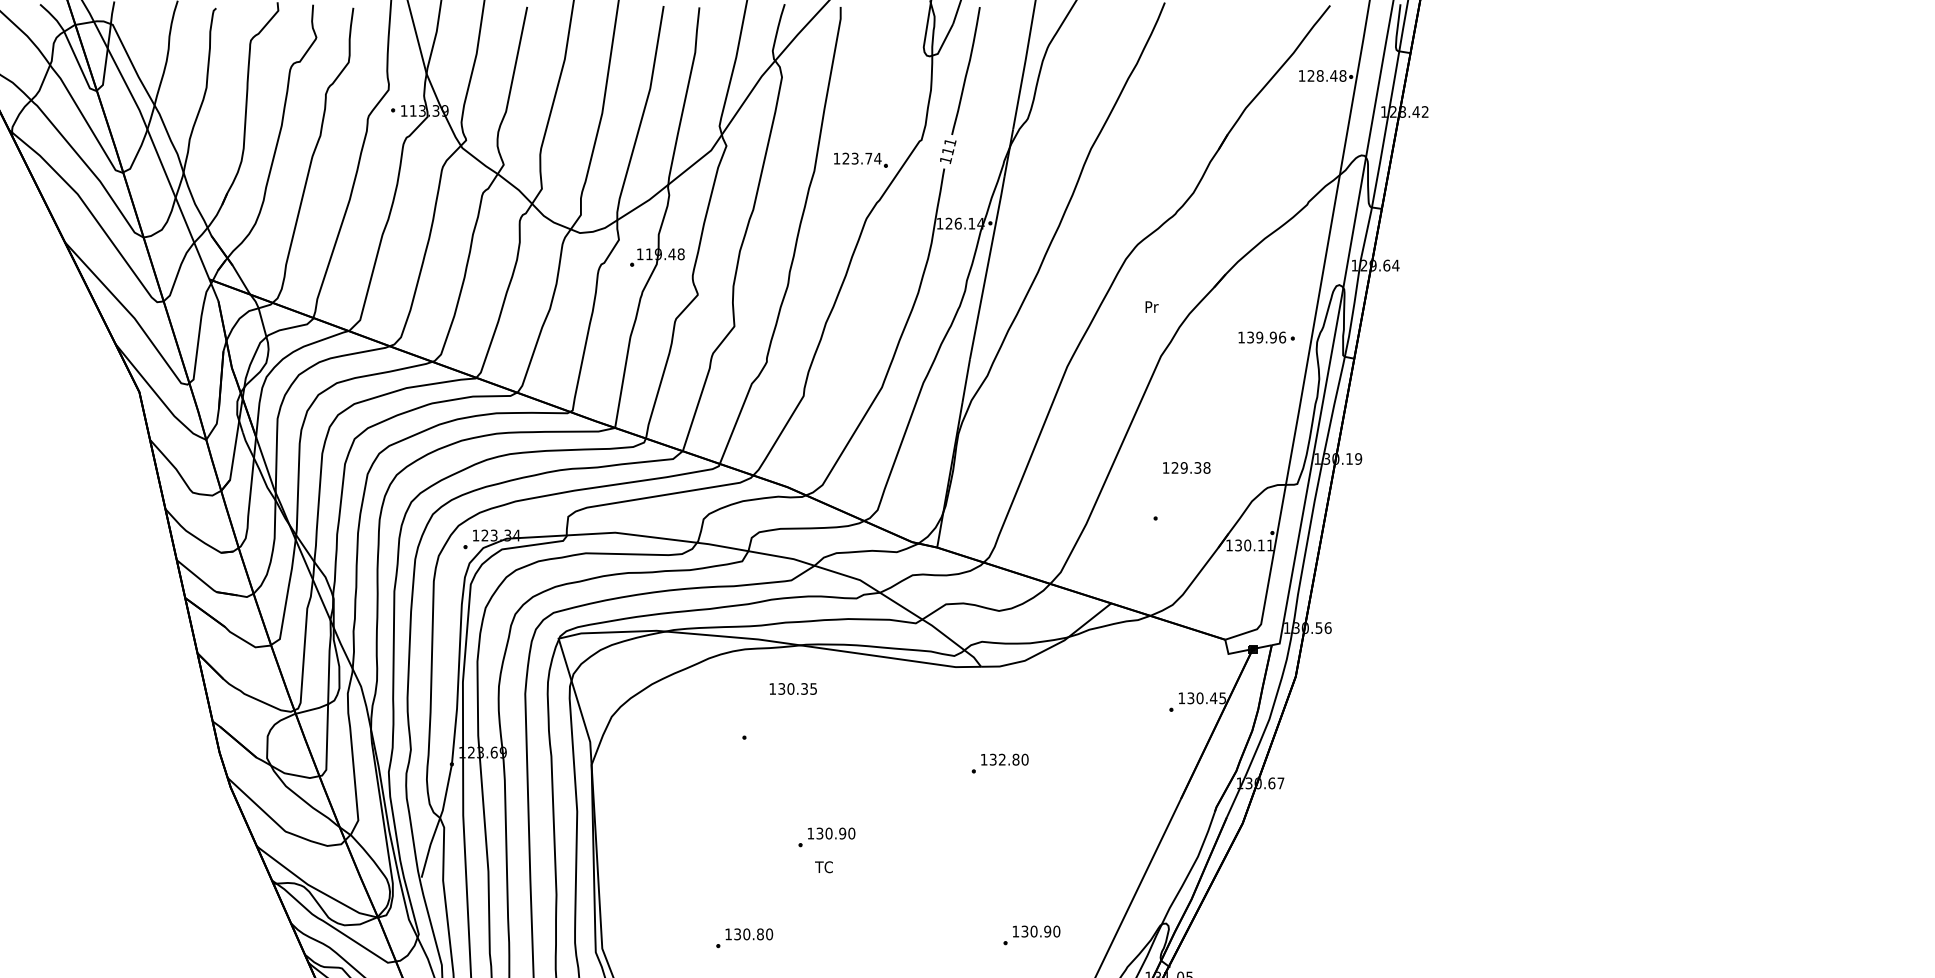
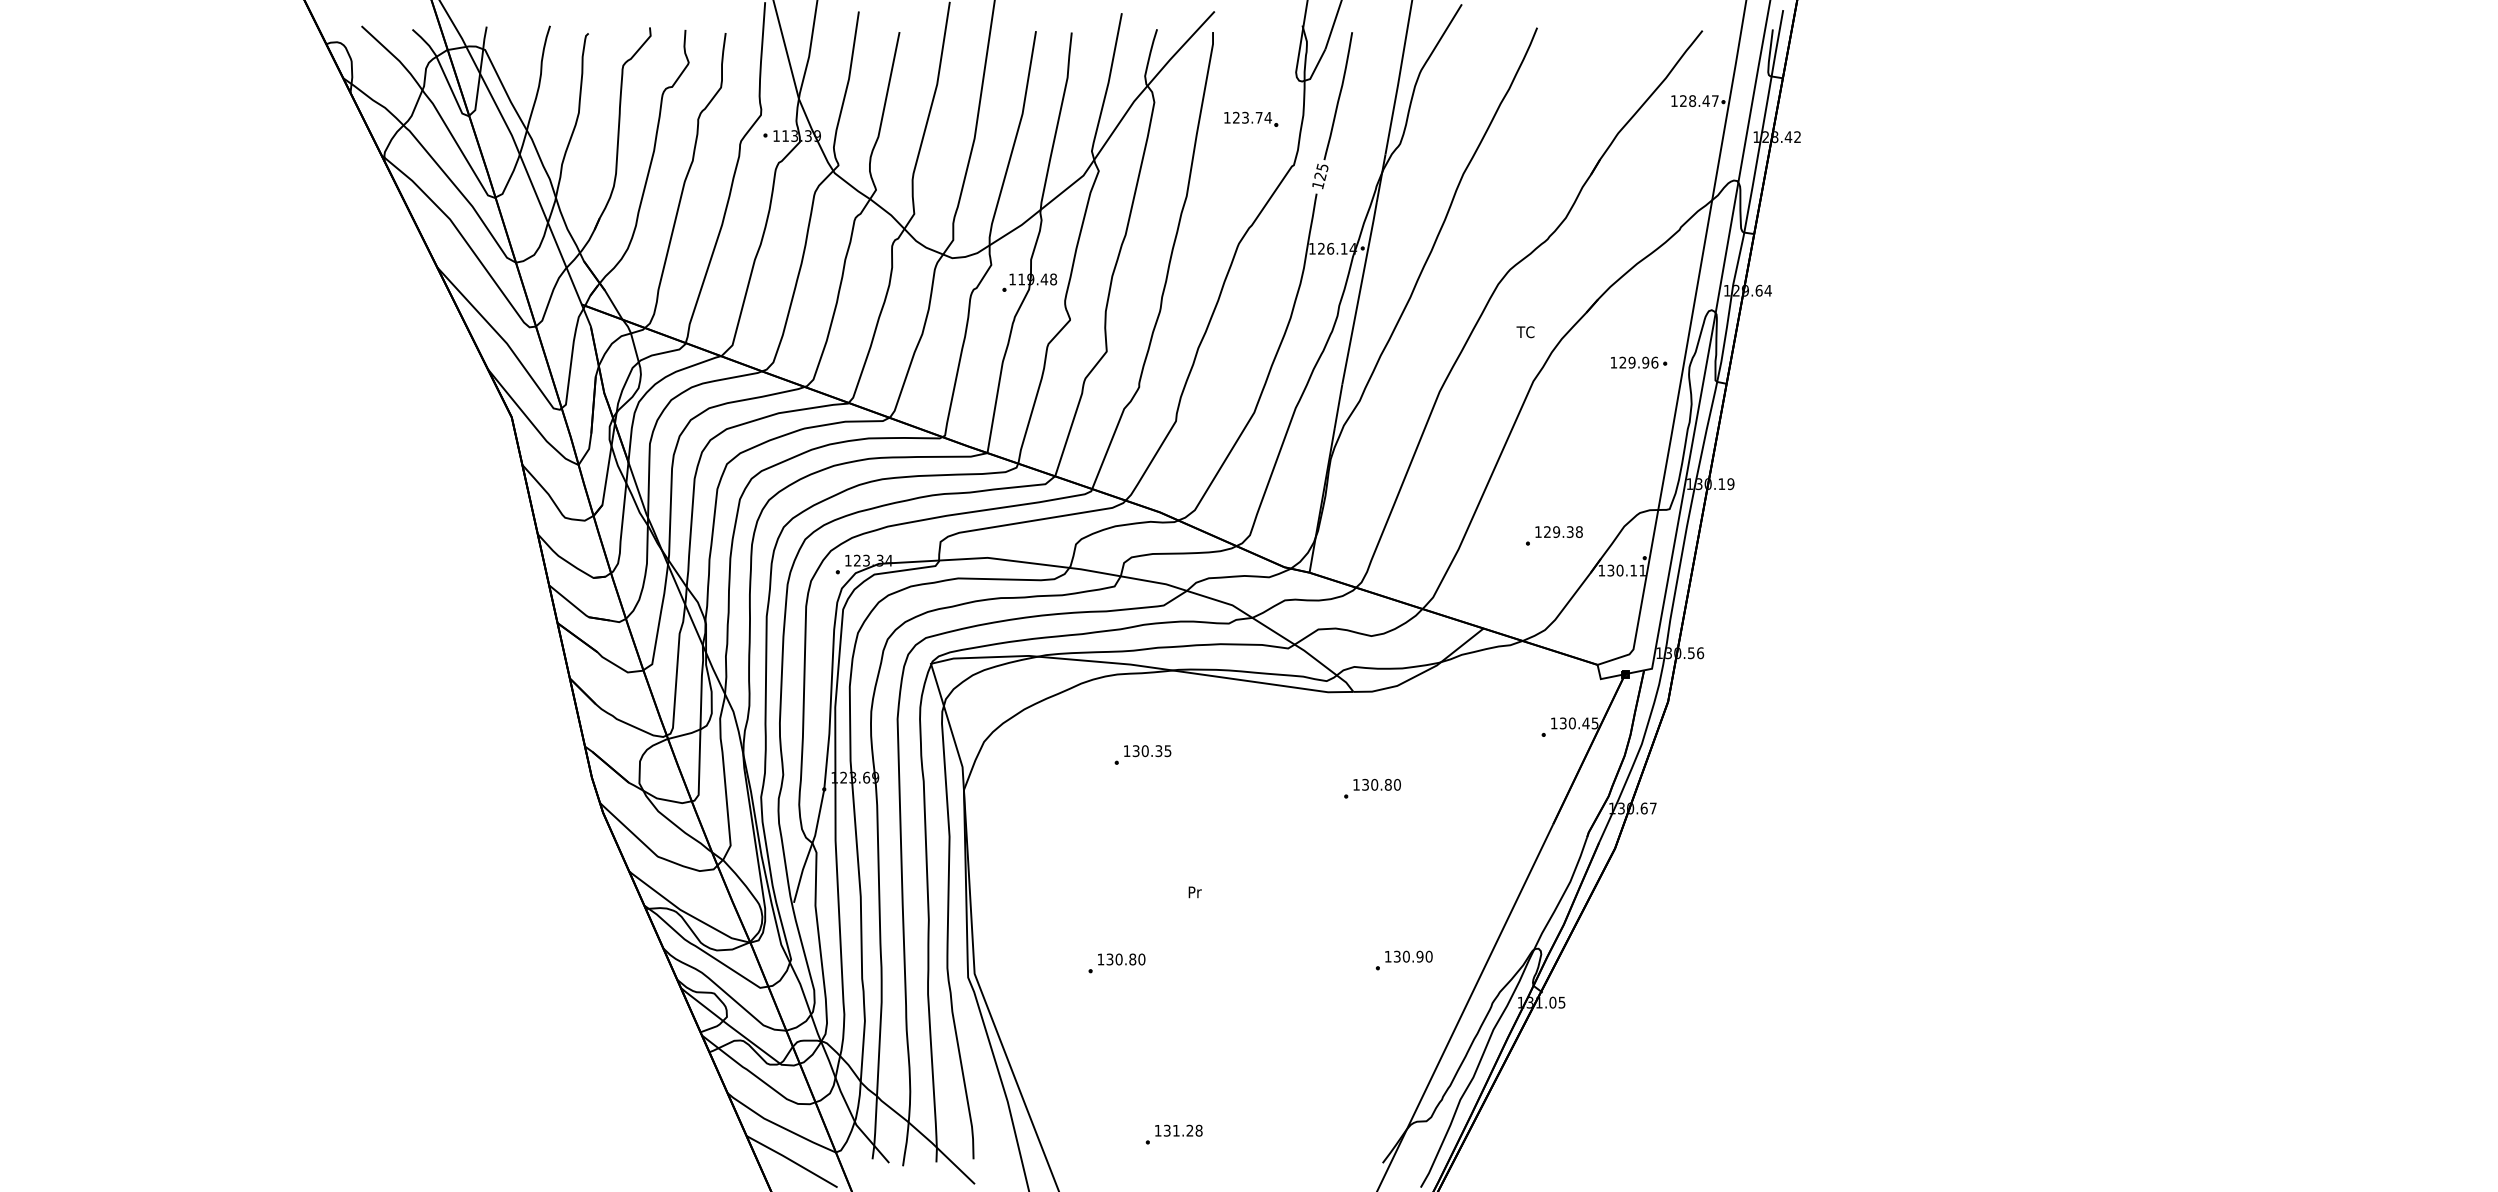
text: (1342, 76) -> (1714, 101), 128.48 -> 128.47
text: (949, 146) -> (1321, 171), 111 -> 125
part: (861, 159) -> (1251, 118), moved
text: (1153, 307) -> (1525, 332), Pr -> TC
text: (1250, 337) -> (1622, 362), 139.96 -> 129.96
text: (1186, 467) -> (1558, 531), moved
text: (793, 689) -> (1147, 751), moved
text: (1002, 759) -> (1374, 784), 132.80 -> 130.80
part: (826, 837) -> (1198, 862), removed
text: (824, 867) -> (1196, 892), TC -> Pr

